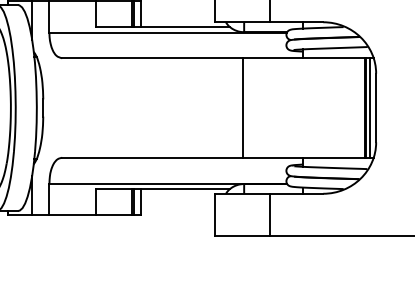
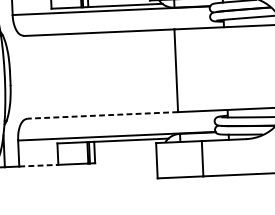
line: (152, 157) -> (102, 115), solid -> dashed
line: (72, 214) -> (38, 165), solid -> dashed

